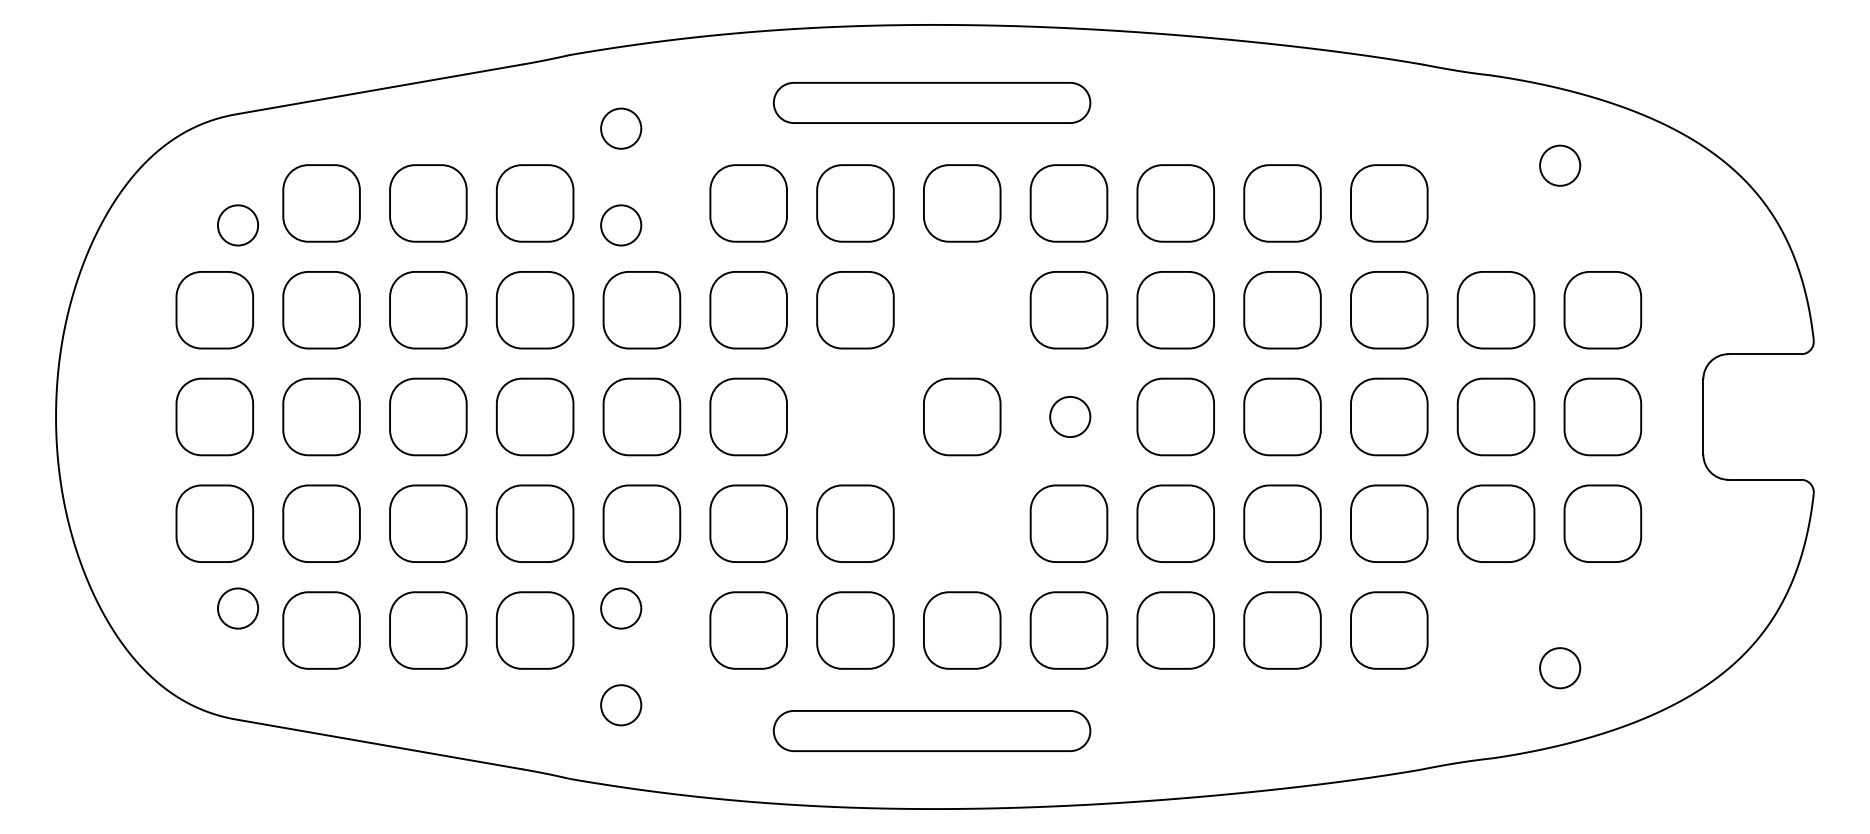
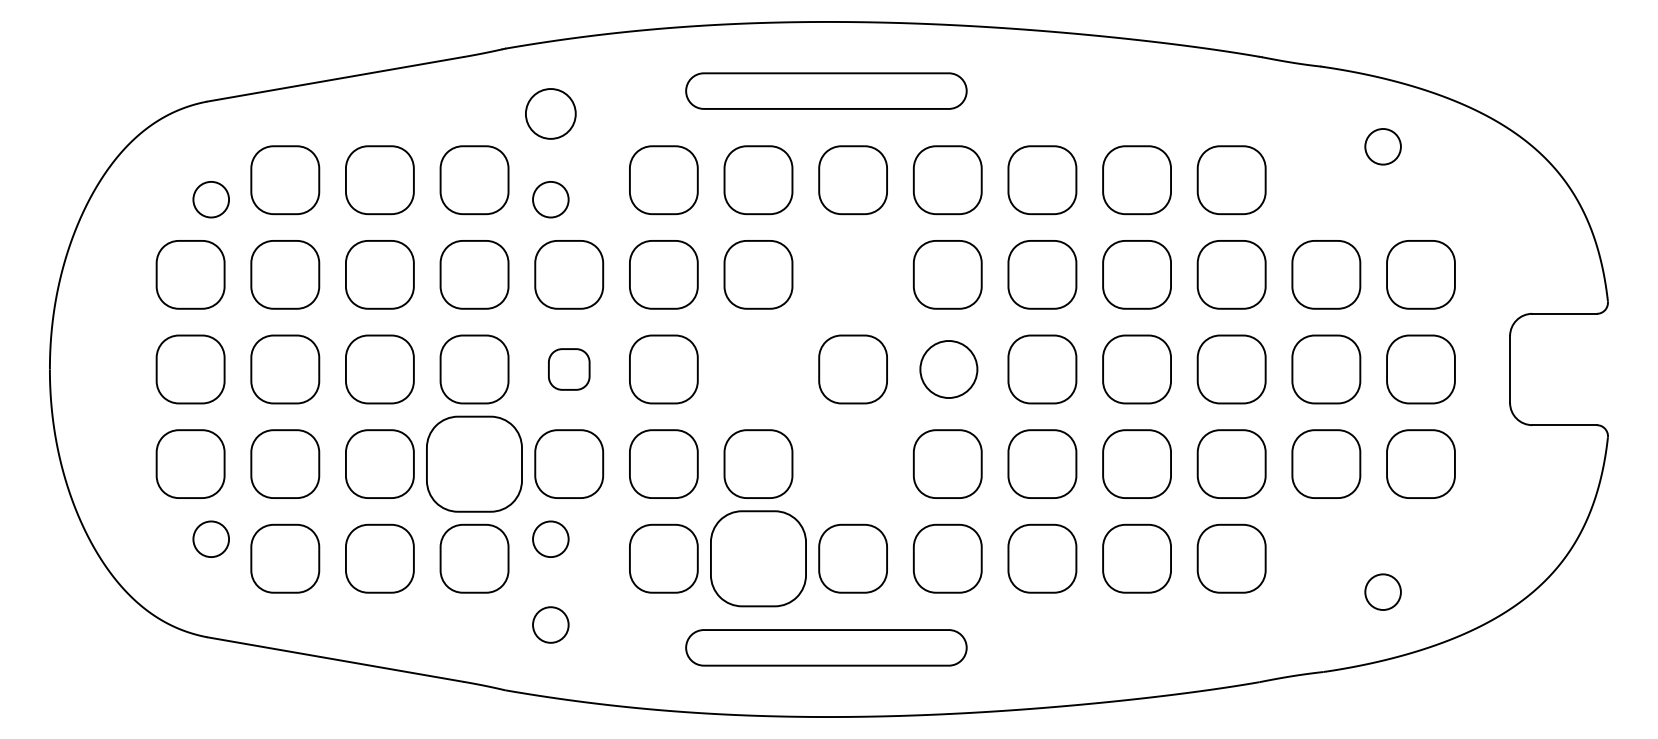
circle: (621, 128) -> (551, 113), size x1.4
part: (641, 416) -> (568, 369), size x0.6
circle: (1070, 416) -> (949, 369), size x1.6
part: (535, 523) -> (474, 463), size x1.4
part: (855, 630) -> (758, 558), size x1.4

